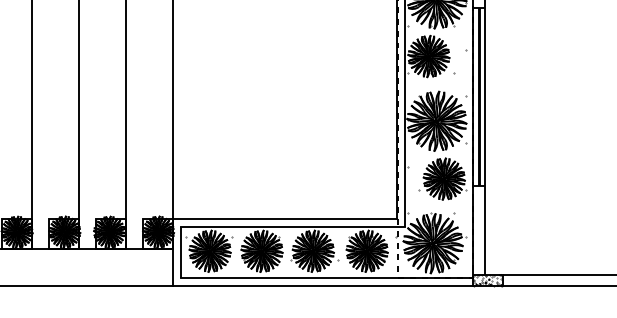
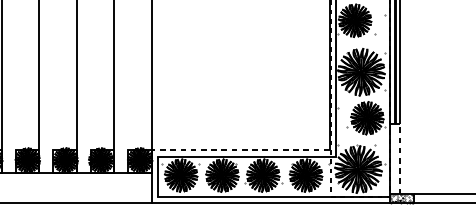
line: (284, 219) -> (240, 150), solid -> dashed
line: (485, 230) -> (400, 159), solid -> dashed

